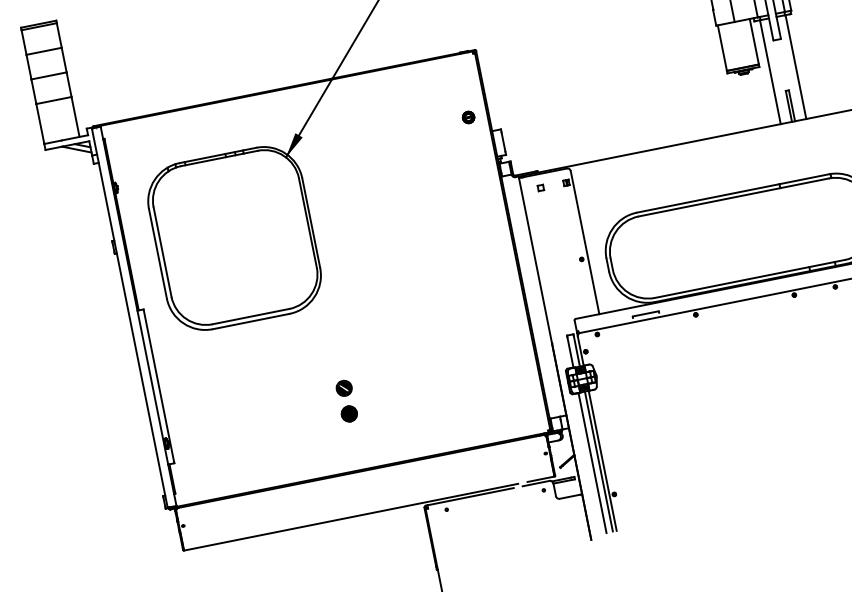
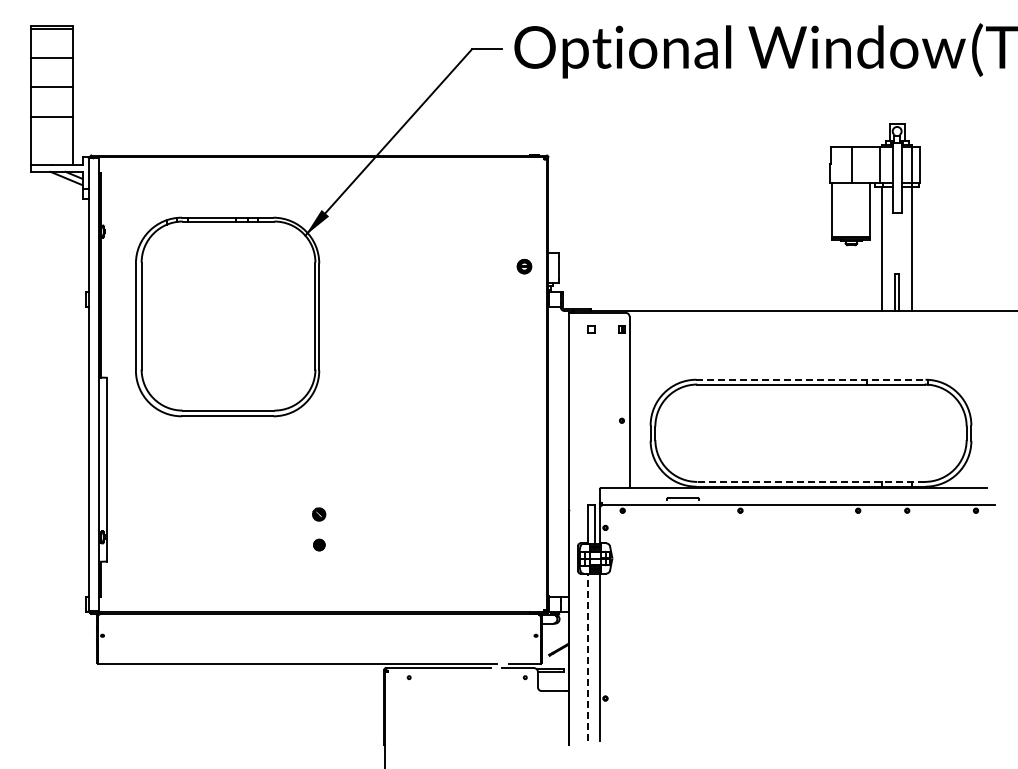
part: (468, 117) -> (524, 266), moved
line: (733, 193) -> (811, 379), solid -> dashed
line: (750, 278) -> (811, 481), solid -> dashed
part: (343, 388) -> (318, 514), size x0.7
part: (349, 413) -> (319, 544), size x0.6
line: (598, 460) -> (595, 656), removed
line: (592, 463) -> (587, 657), solid -> dashed

